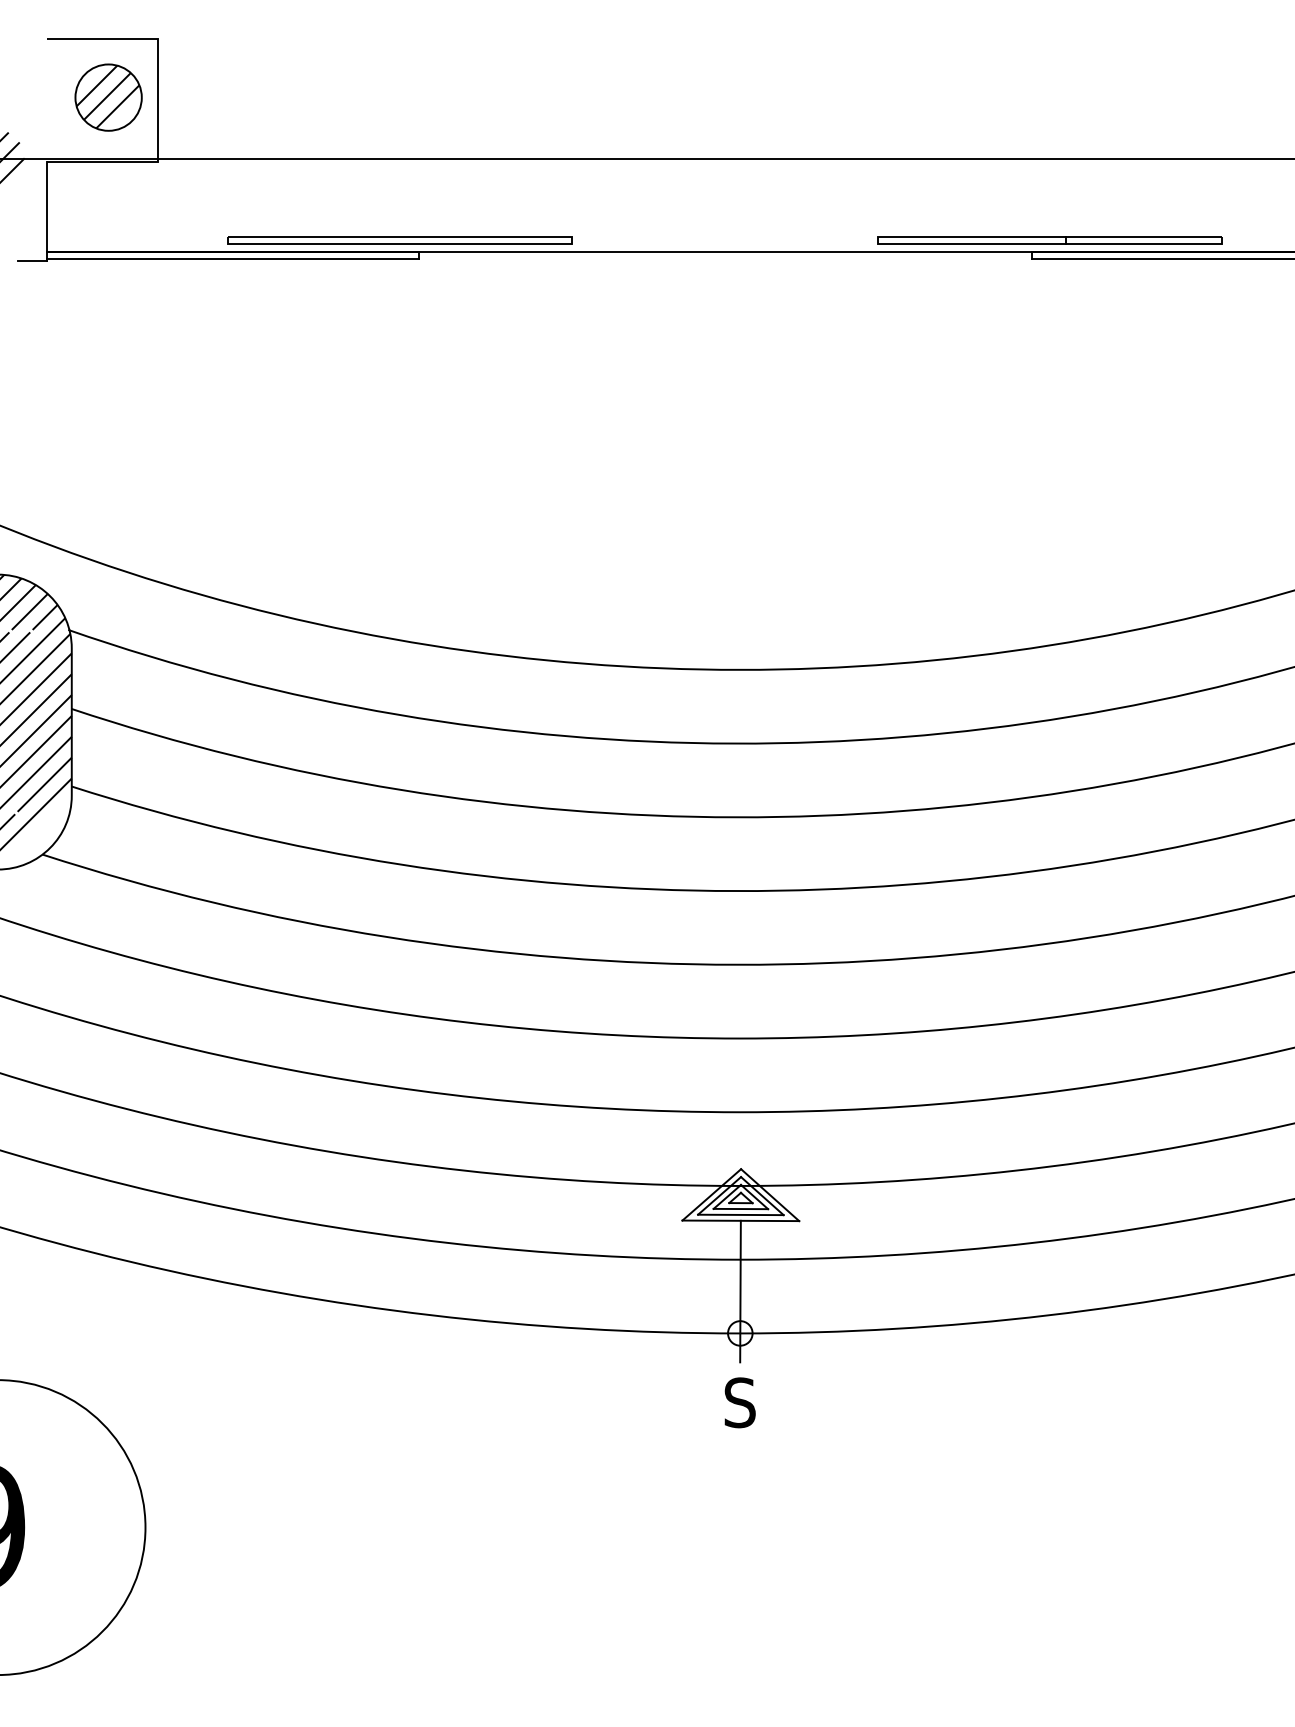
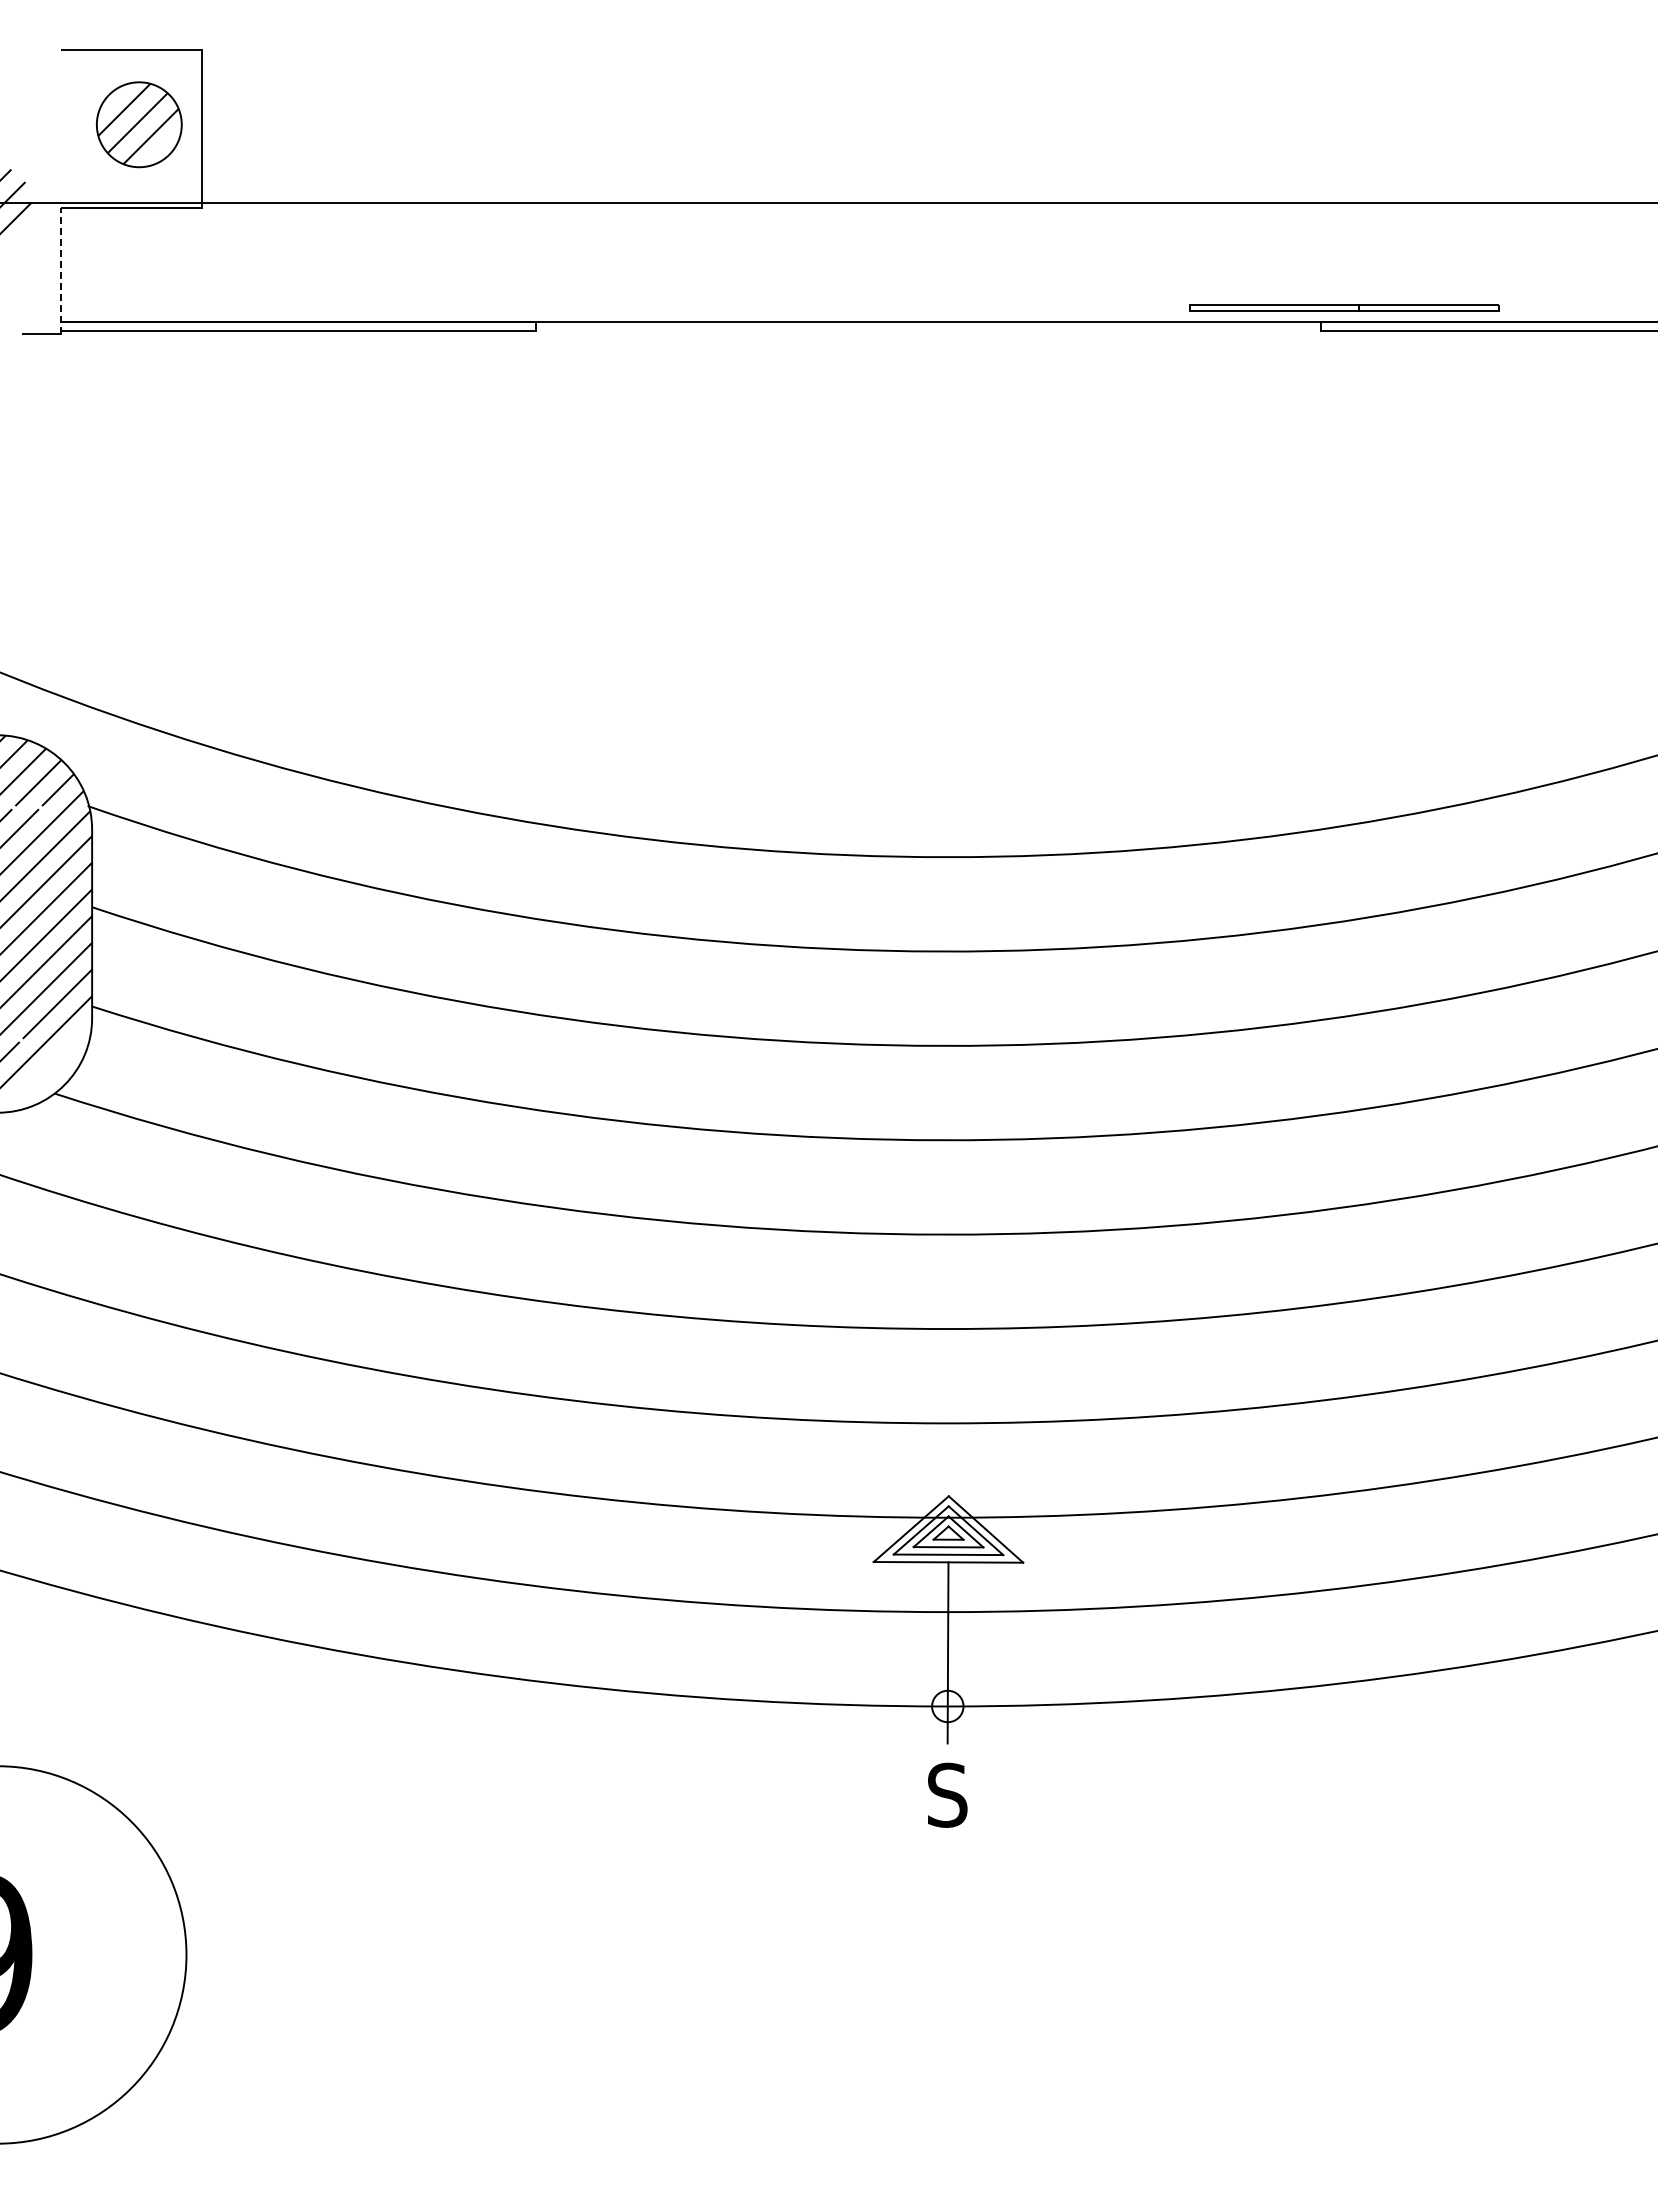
line: (47, 211) -> (60, 270), solid -> dashed
part: (400, 240) -> (512, 307), removed
part: (1050, 240) -> (1344, 307), size x0.7

